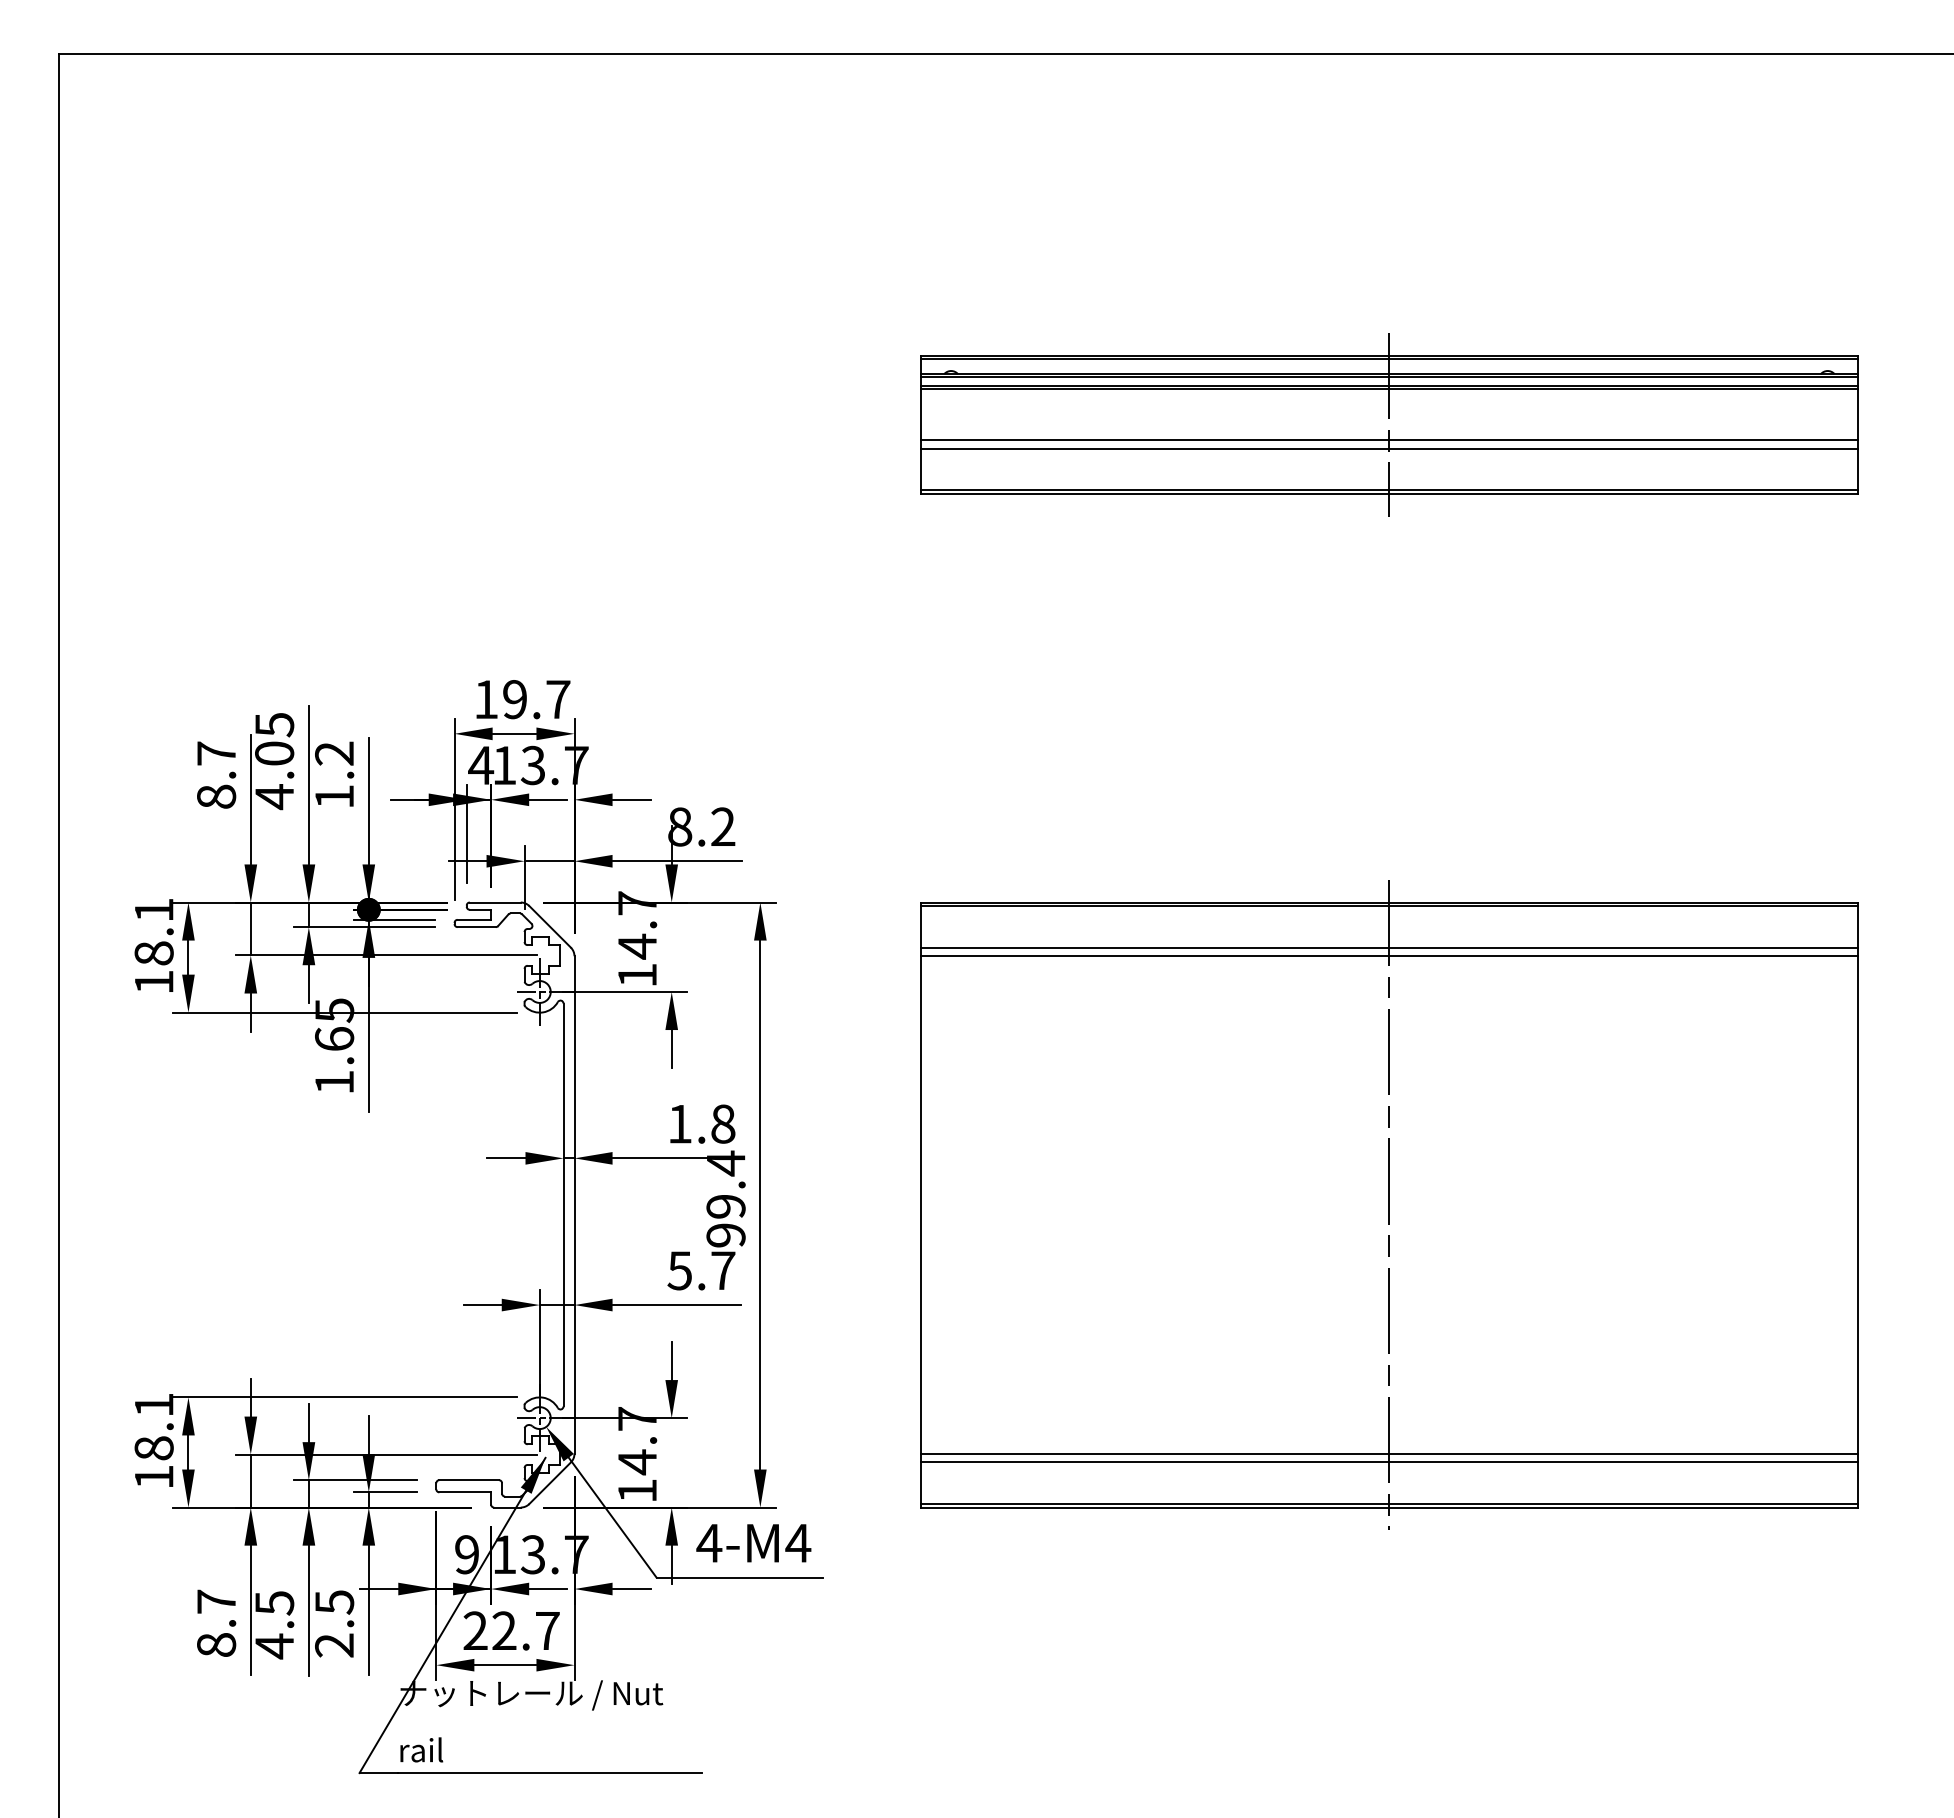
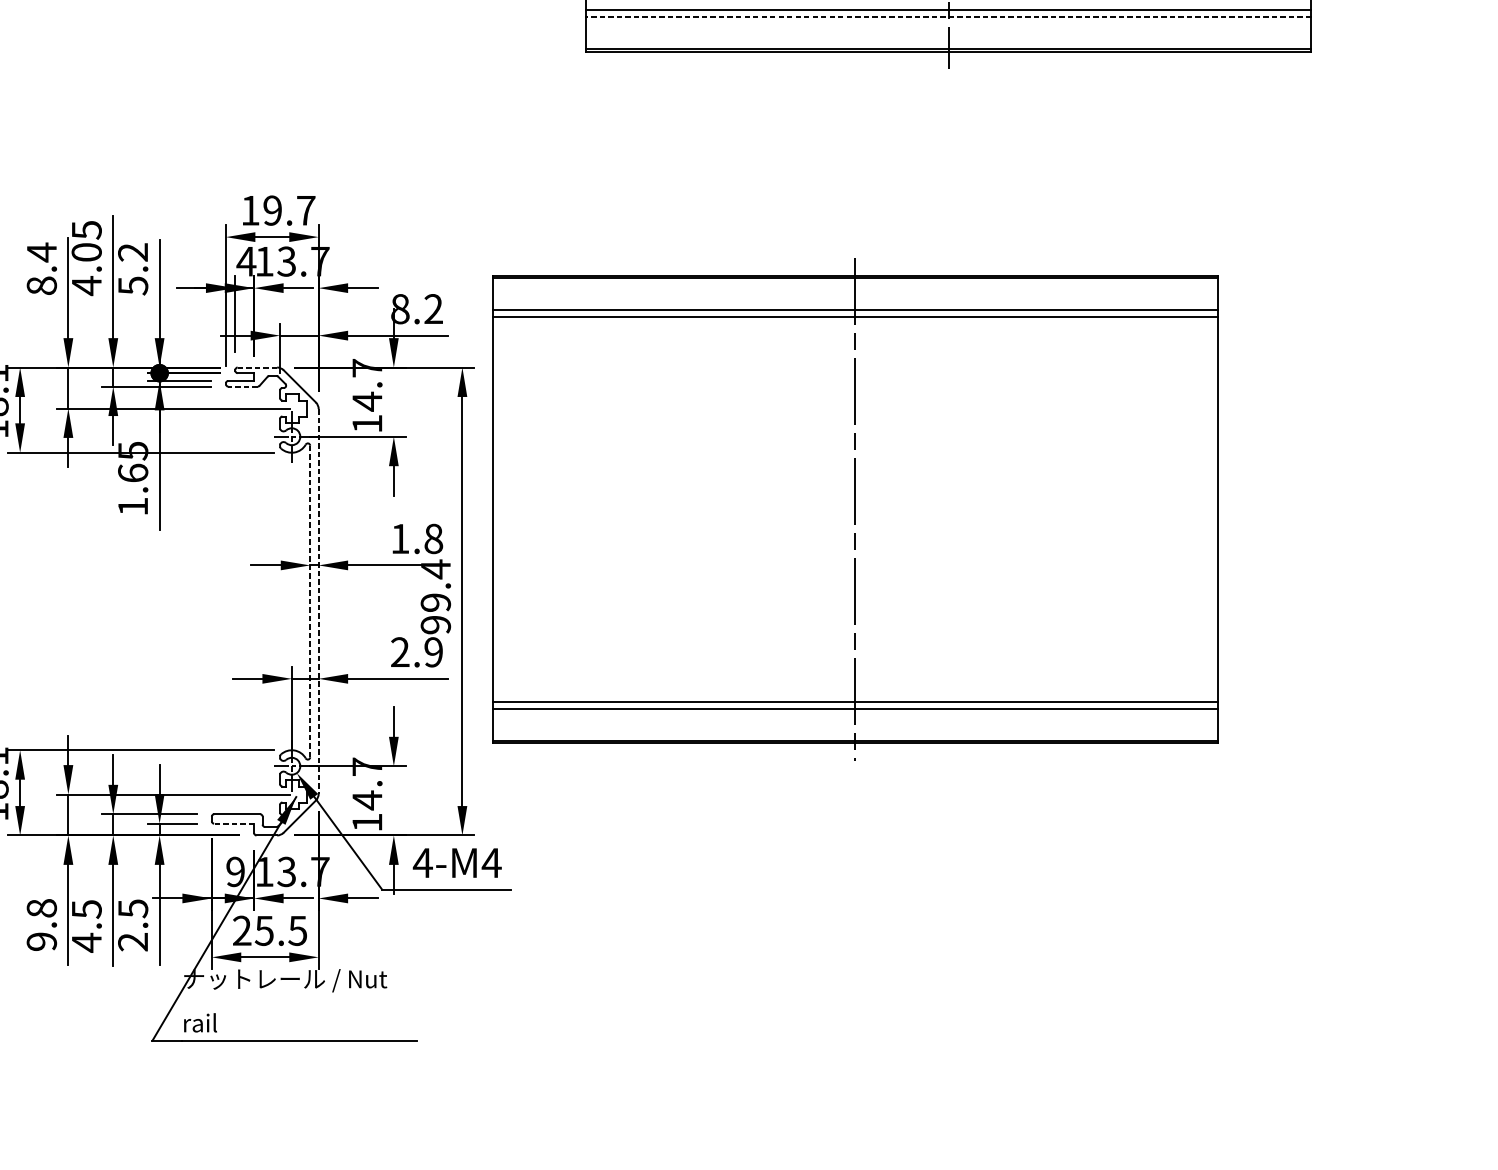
line: (1389, 448) -> (948, 16), solid -> dashed
text: (216, 753) -> (41, 252), 8.7 -> 8.4
text: (334, 797) -> (133, 286), 1.2 -> 5.2
line: (495, 902) -> (257, 367), solid -> dashed
line: (476, 927) -> (242, 386), solid -> dashed
line: (563, 1204) -> (310, 601), solid -> dashed
part: (1389, 1204) -> (855, 509), moved
line: (574, 1205) -> (318, 601), solid -> dashed
text: (701, 1270) -> (416, 652), 5.7 -> 2.9
line: (465, 1492) -> (234, 823), solid -> dashed
text: (216, 1623) -> (41, 925), 8.7 -> 9.8
text: (525, 1630) -> (280, 930), 22.7 -> 25.5

